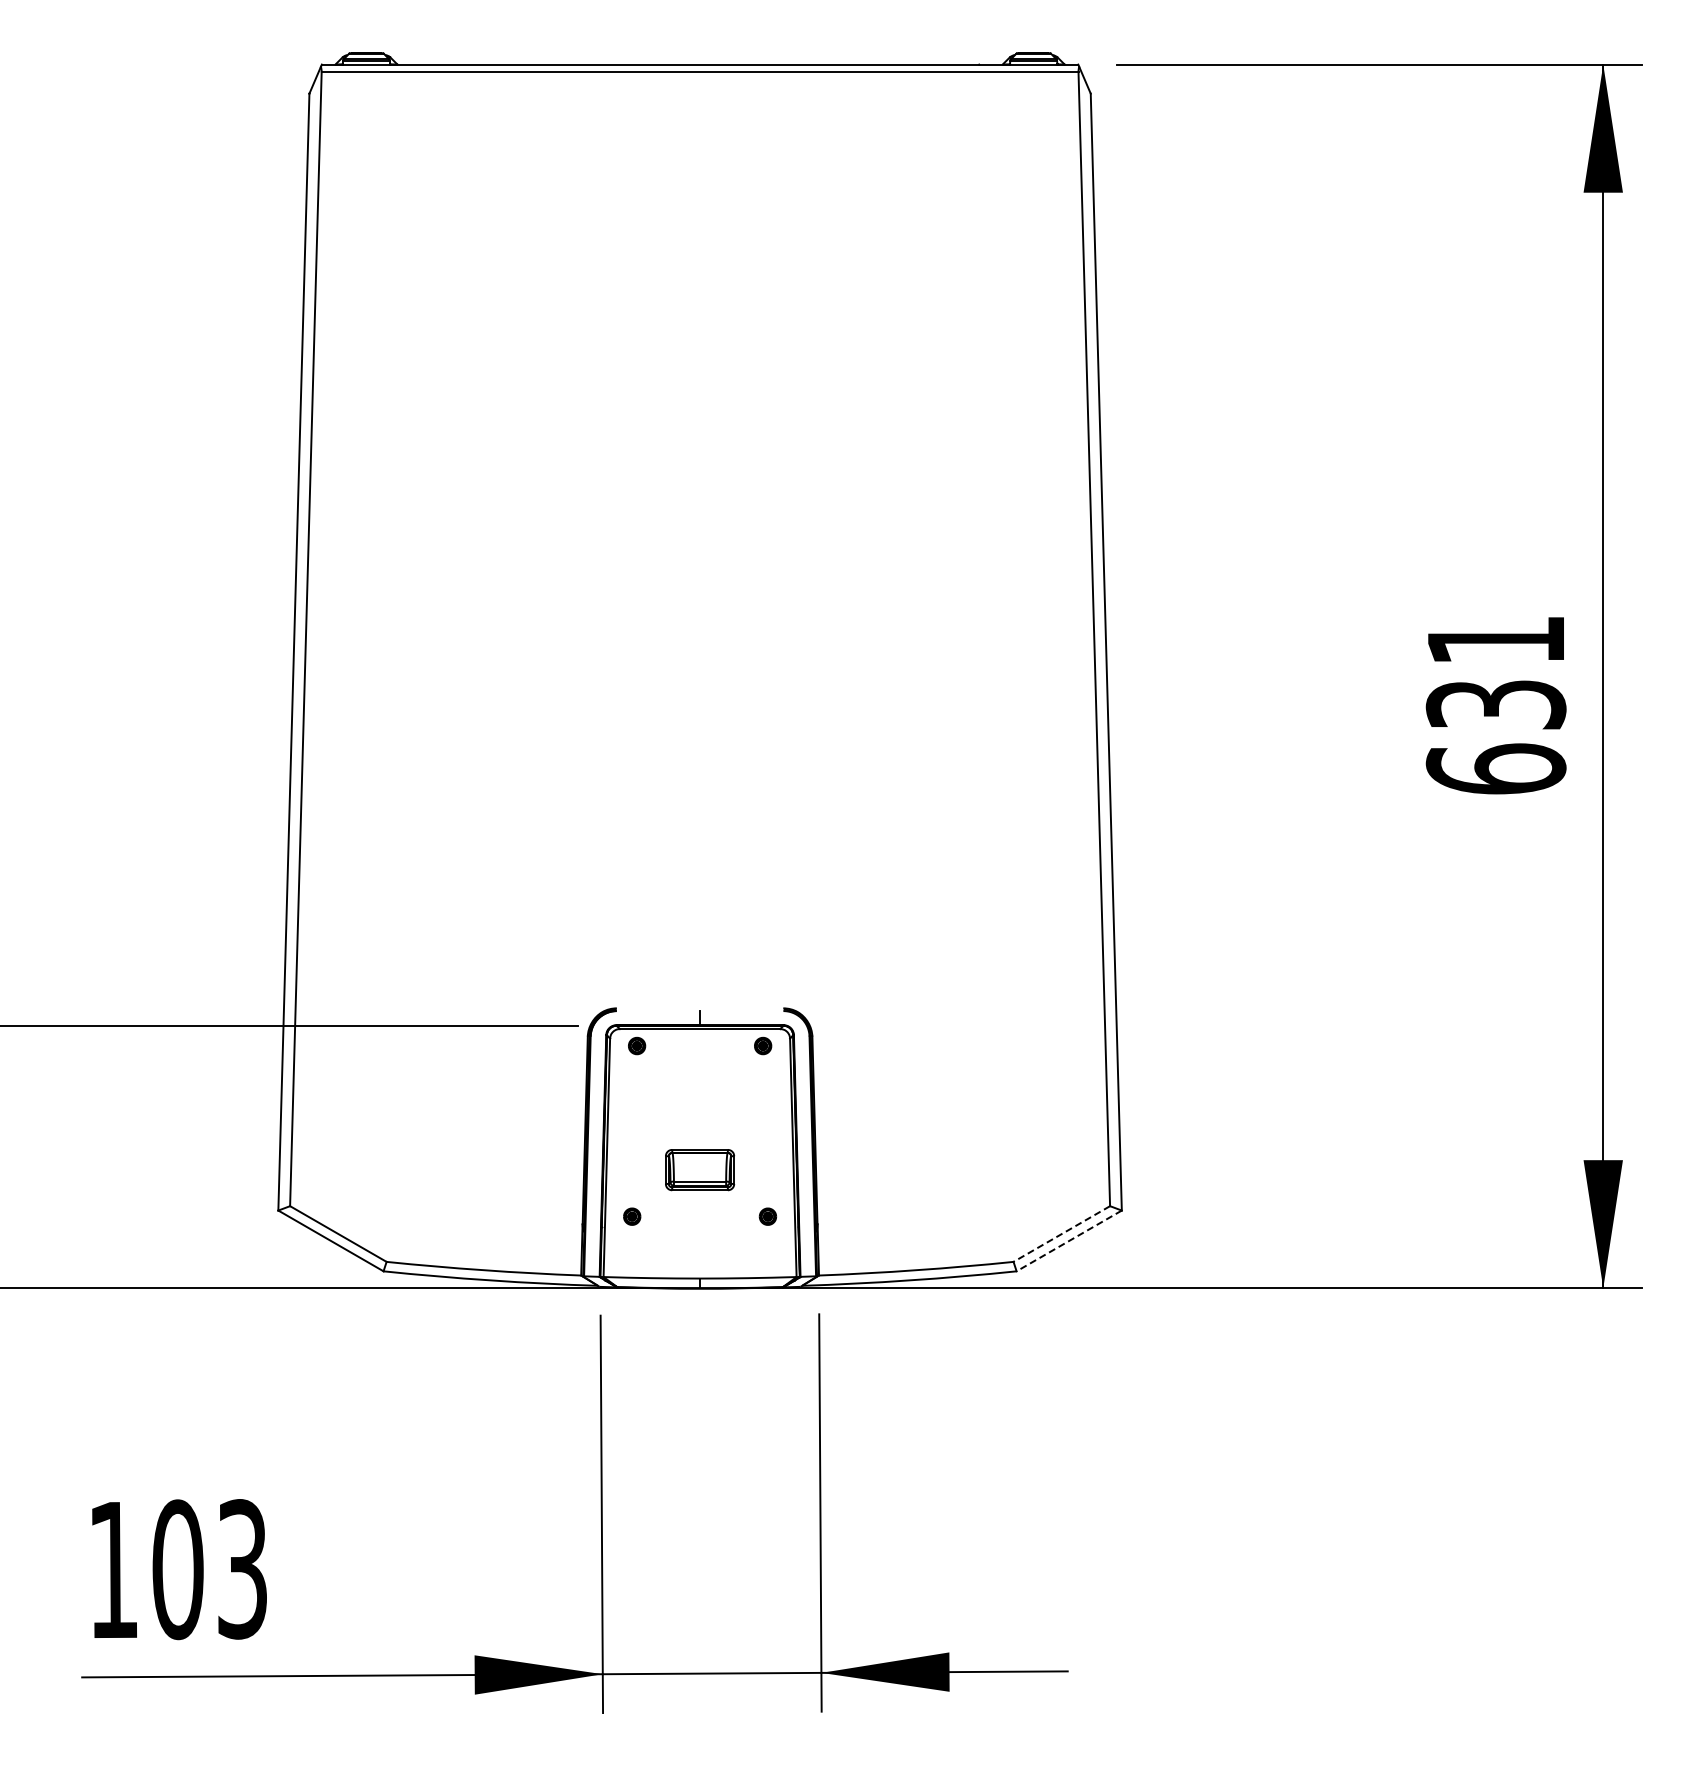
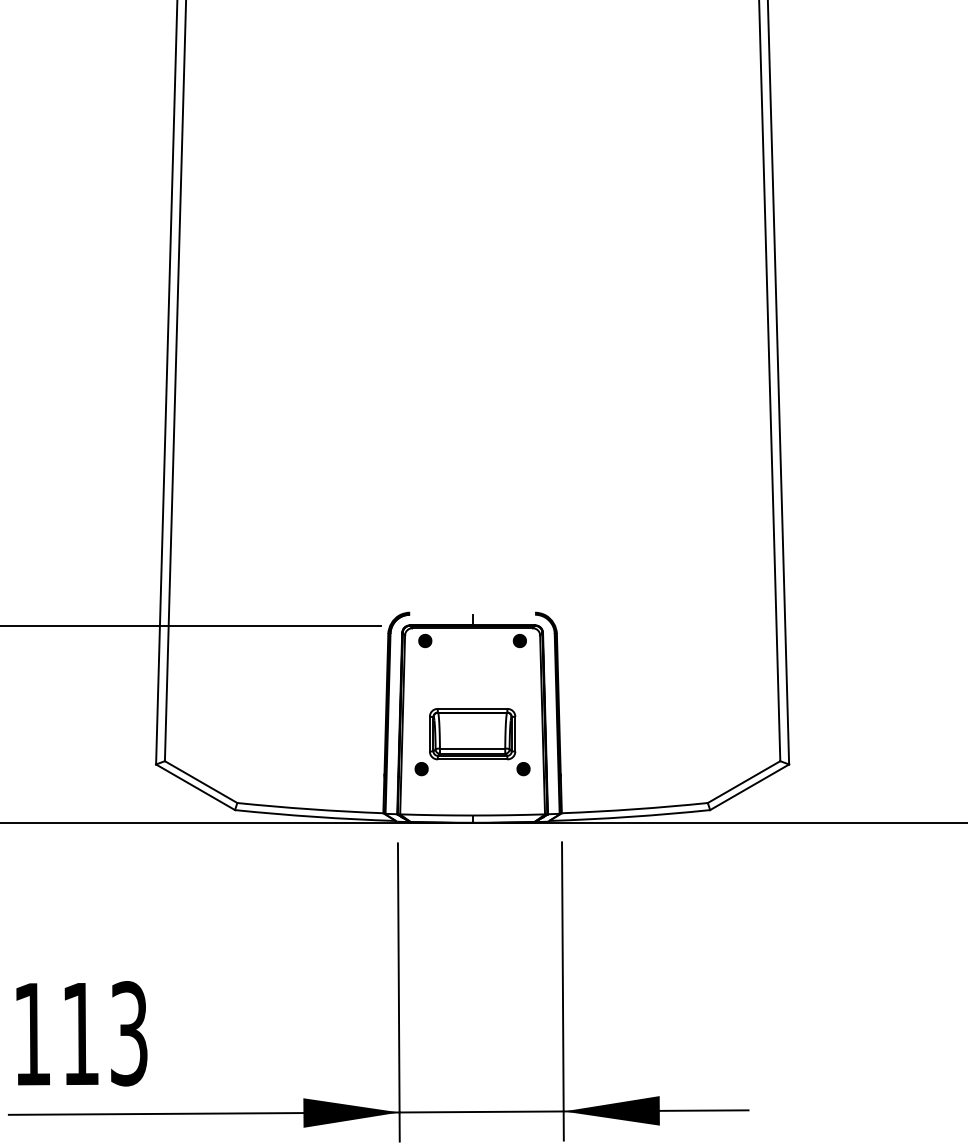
part: (699, 1169) -> (472, 733), size x1.67
line: (1061, 1234) -> (743, 782), dashed -> solid
line: (1069, 1240) -> (749, 786), dashed -> solid
text: (177, 1569) -> (80, 1033), 103 -> 113

